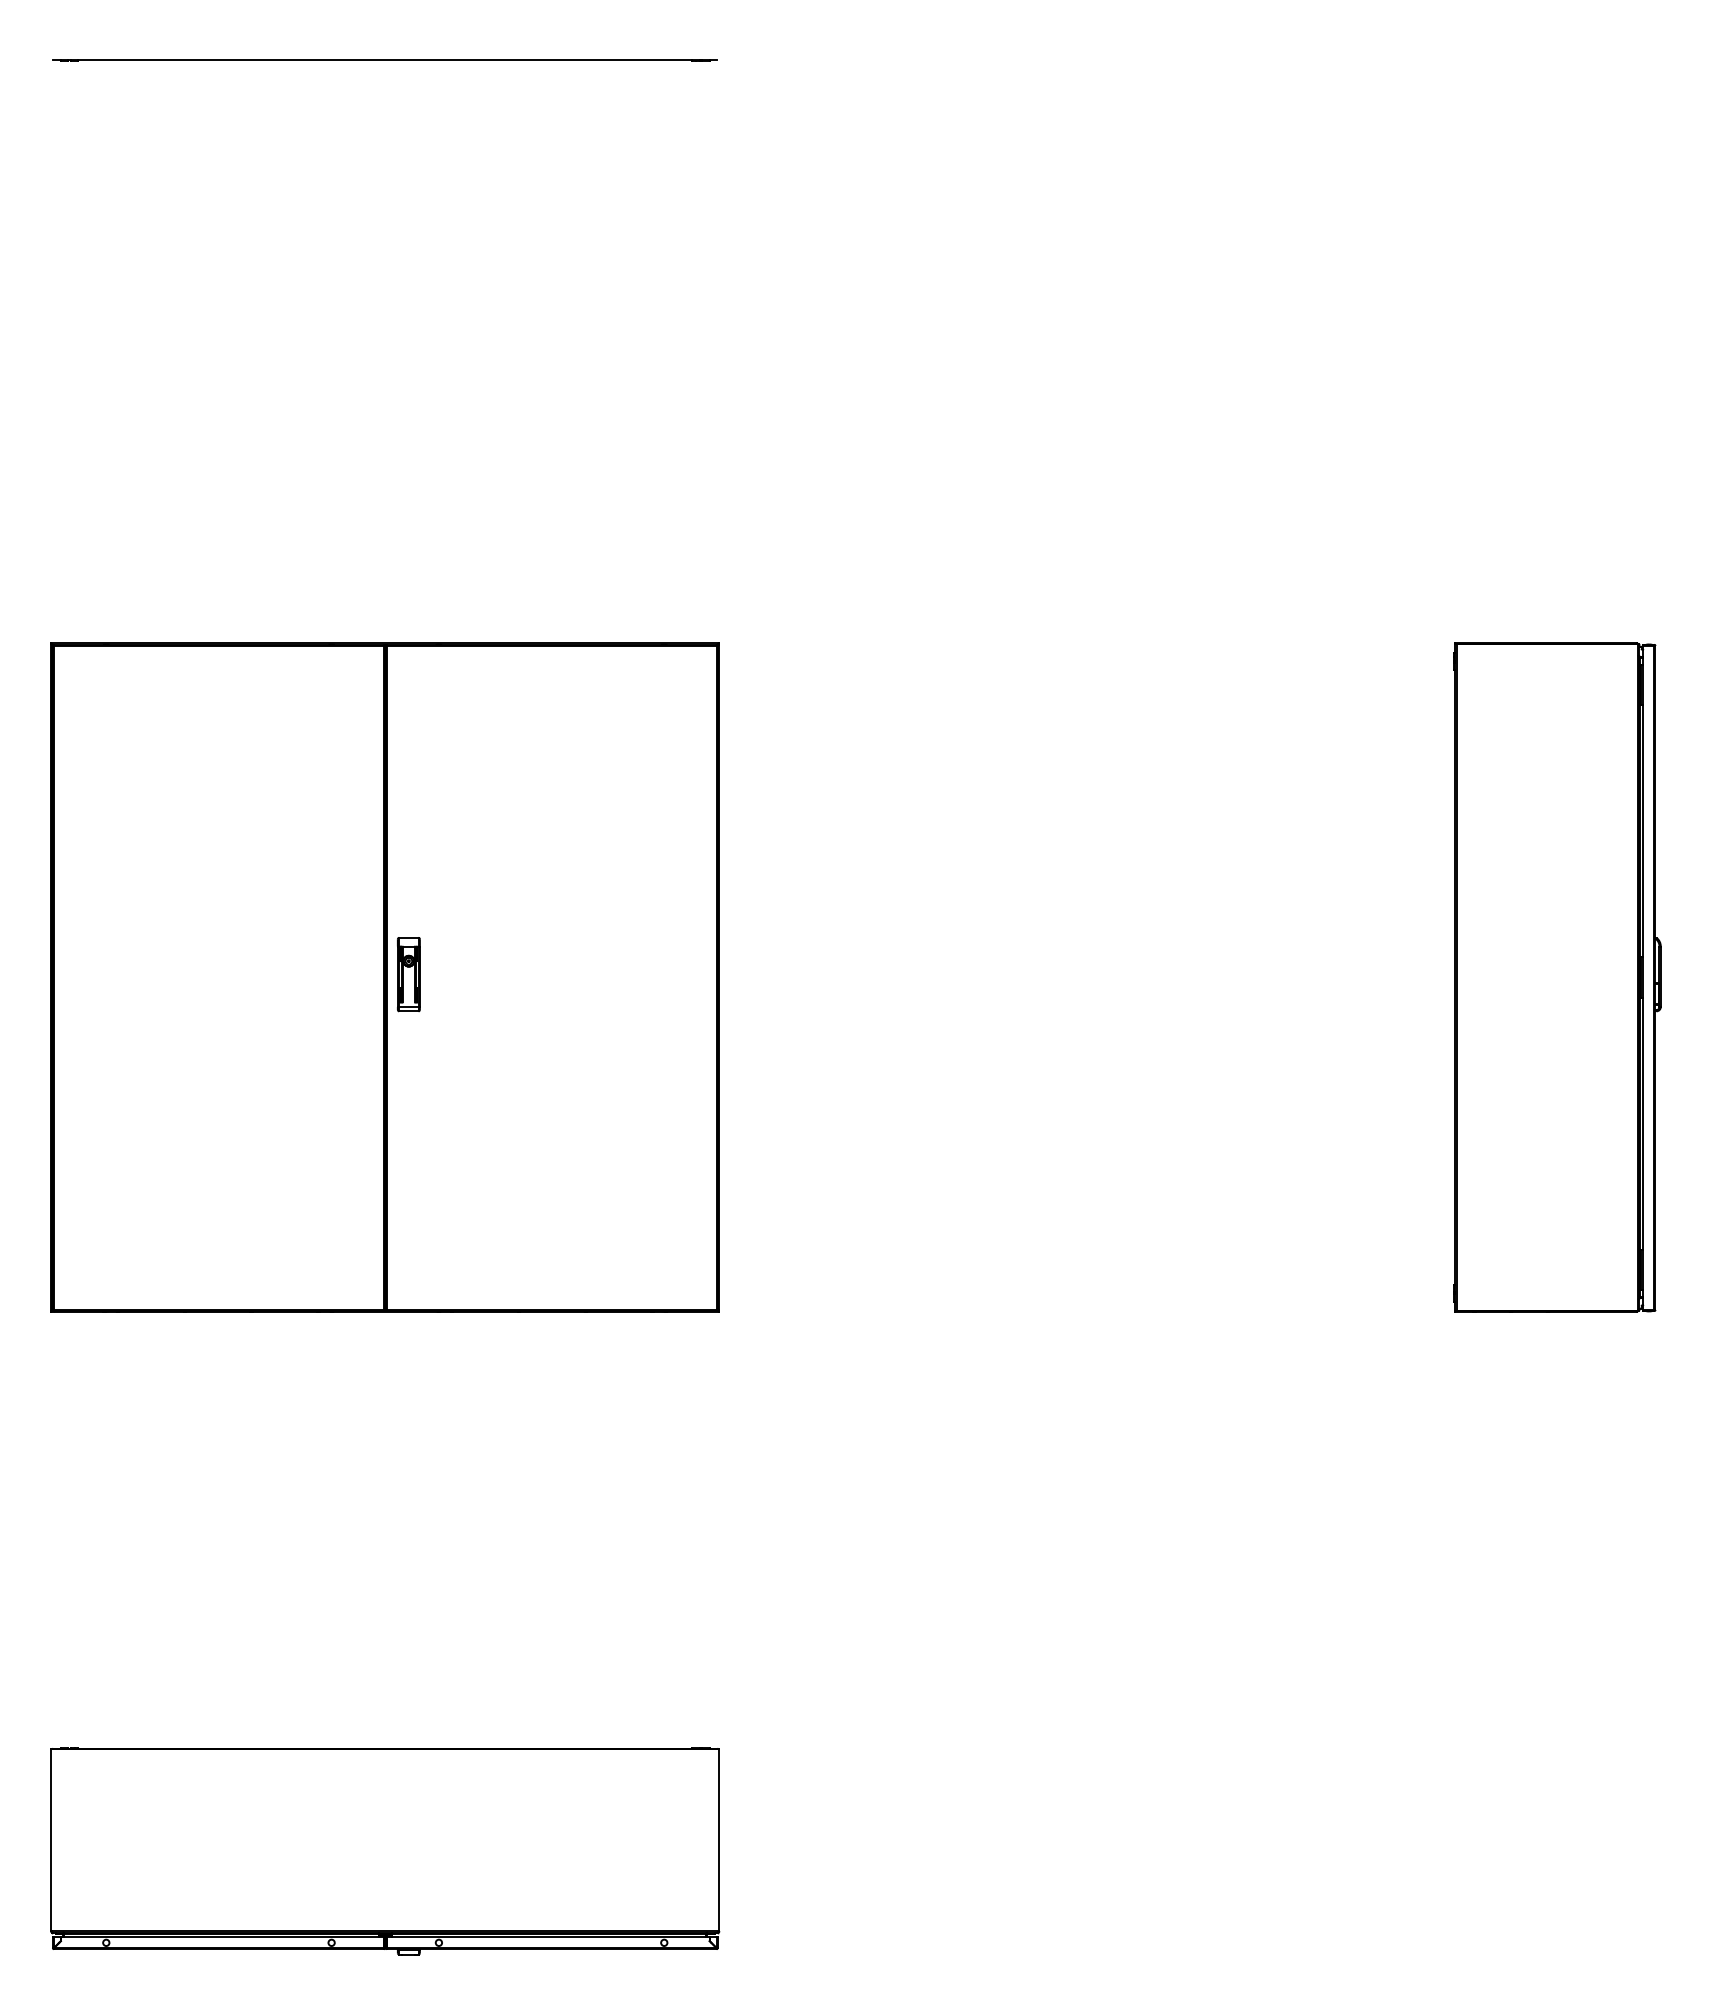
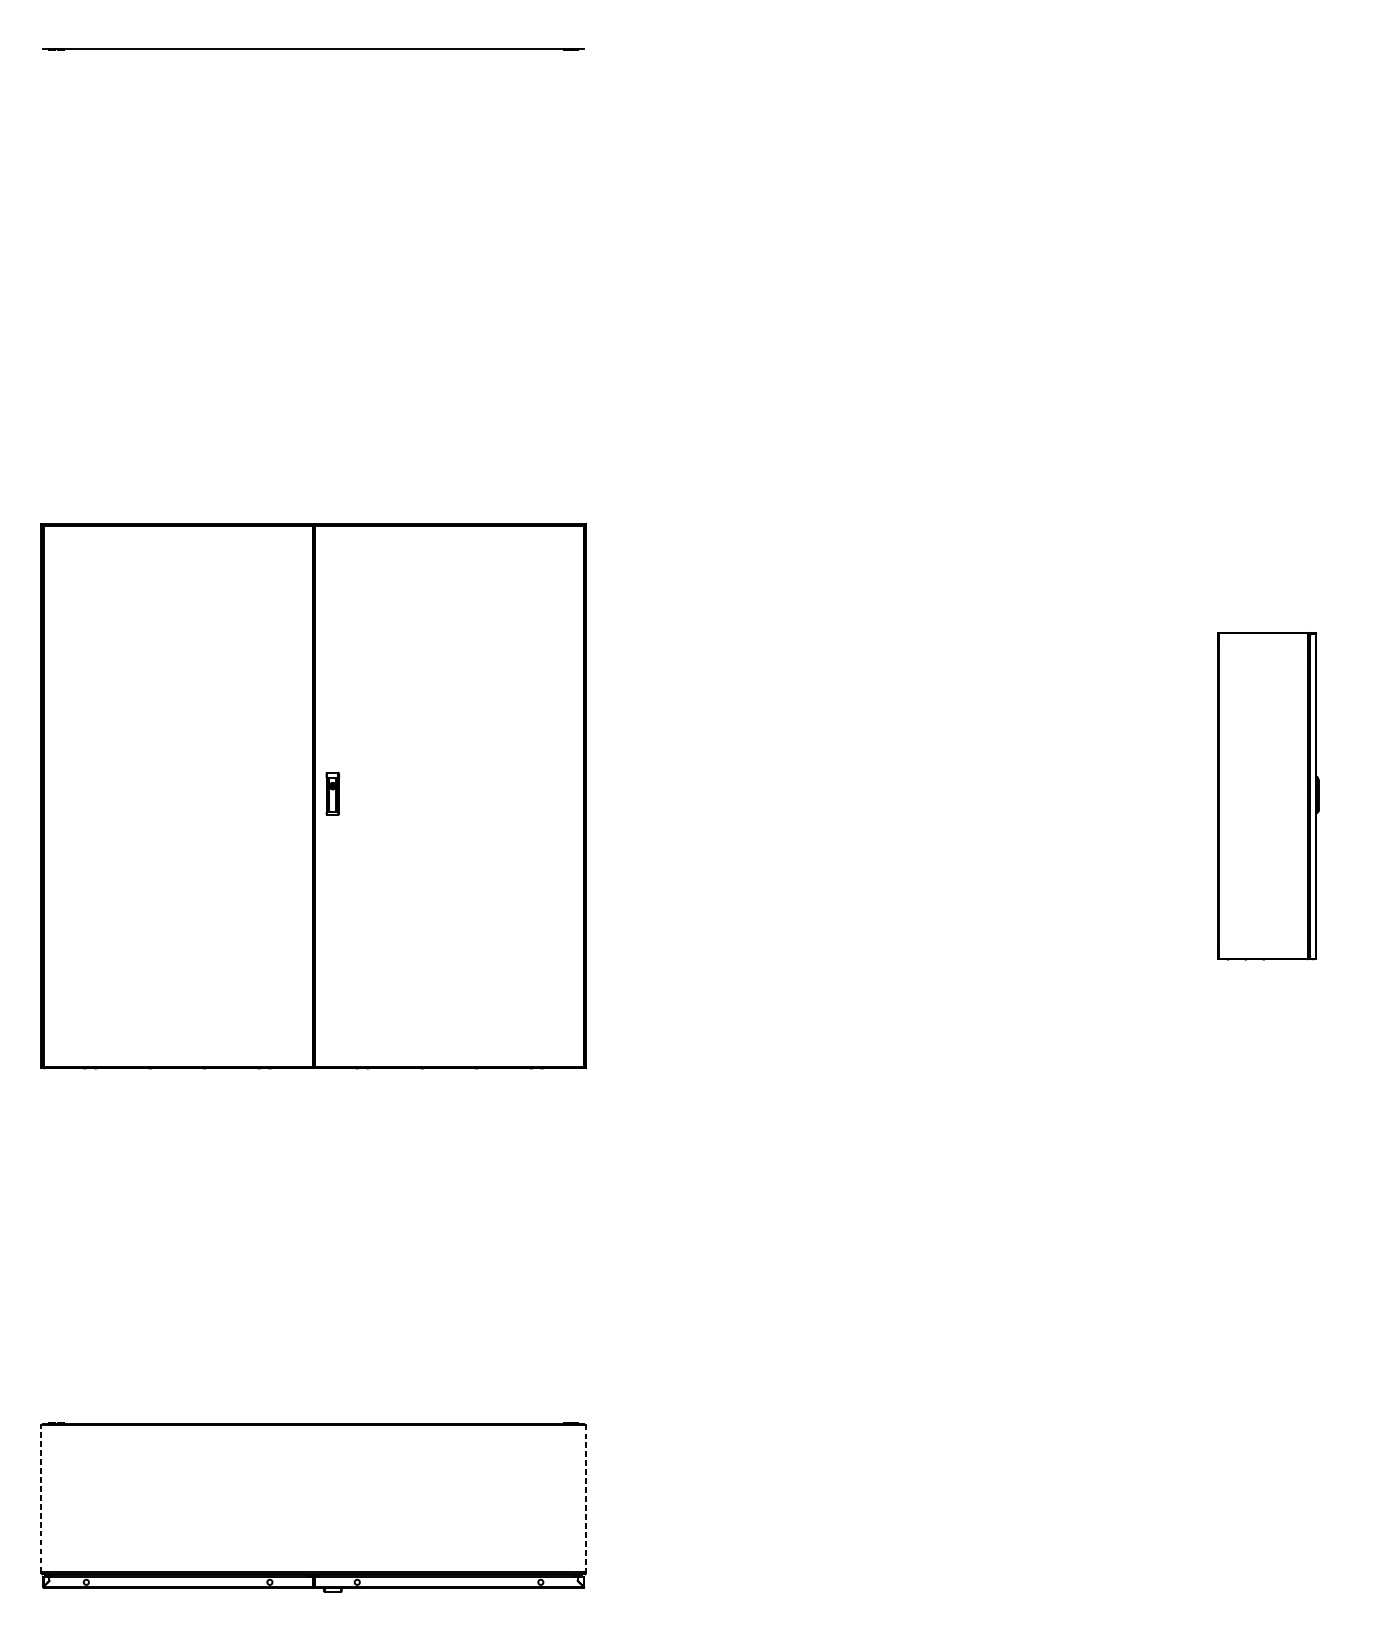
part: (408, 974) -> (332, 793), size x0.7
part: (1557, 977) -> (1268, 796), size x0.6
line: (51, 1839) -> (41, 1498), solid -> dashed
line: (719, 1839) -> (585, 1498), solid -> dashed

